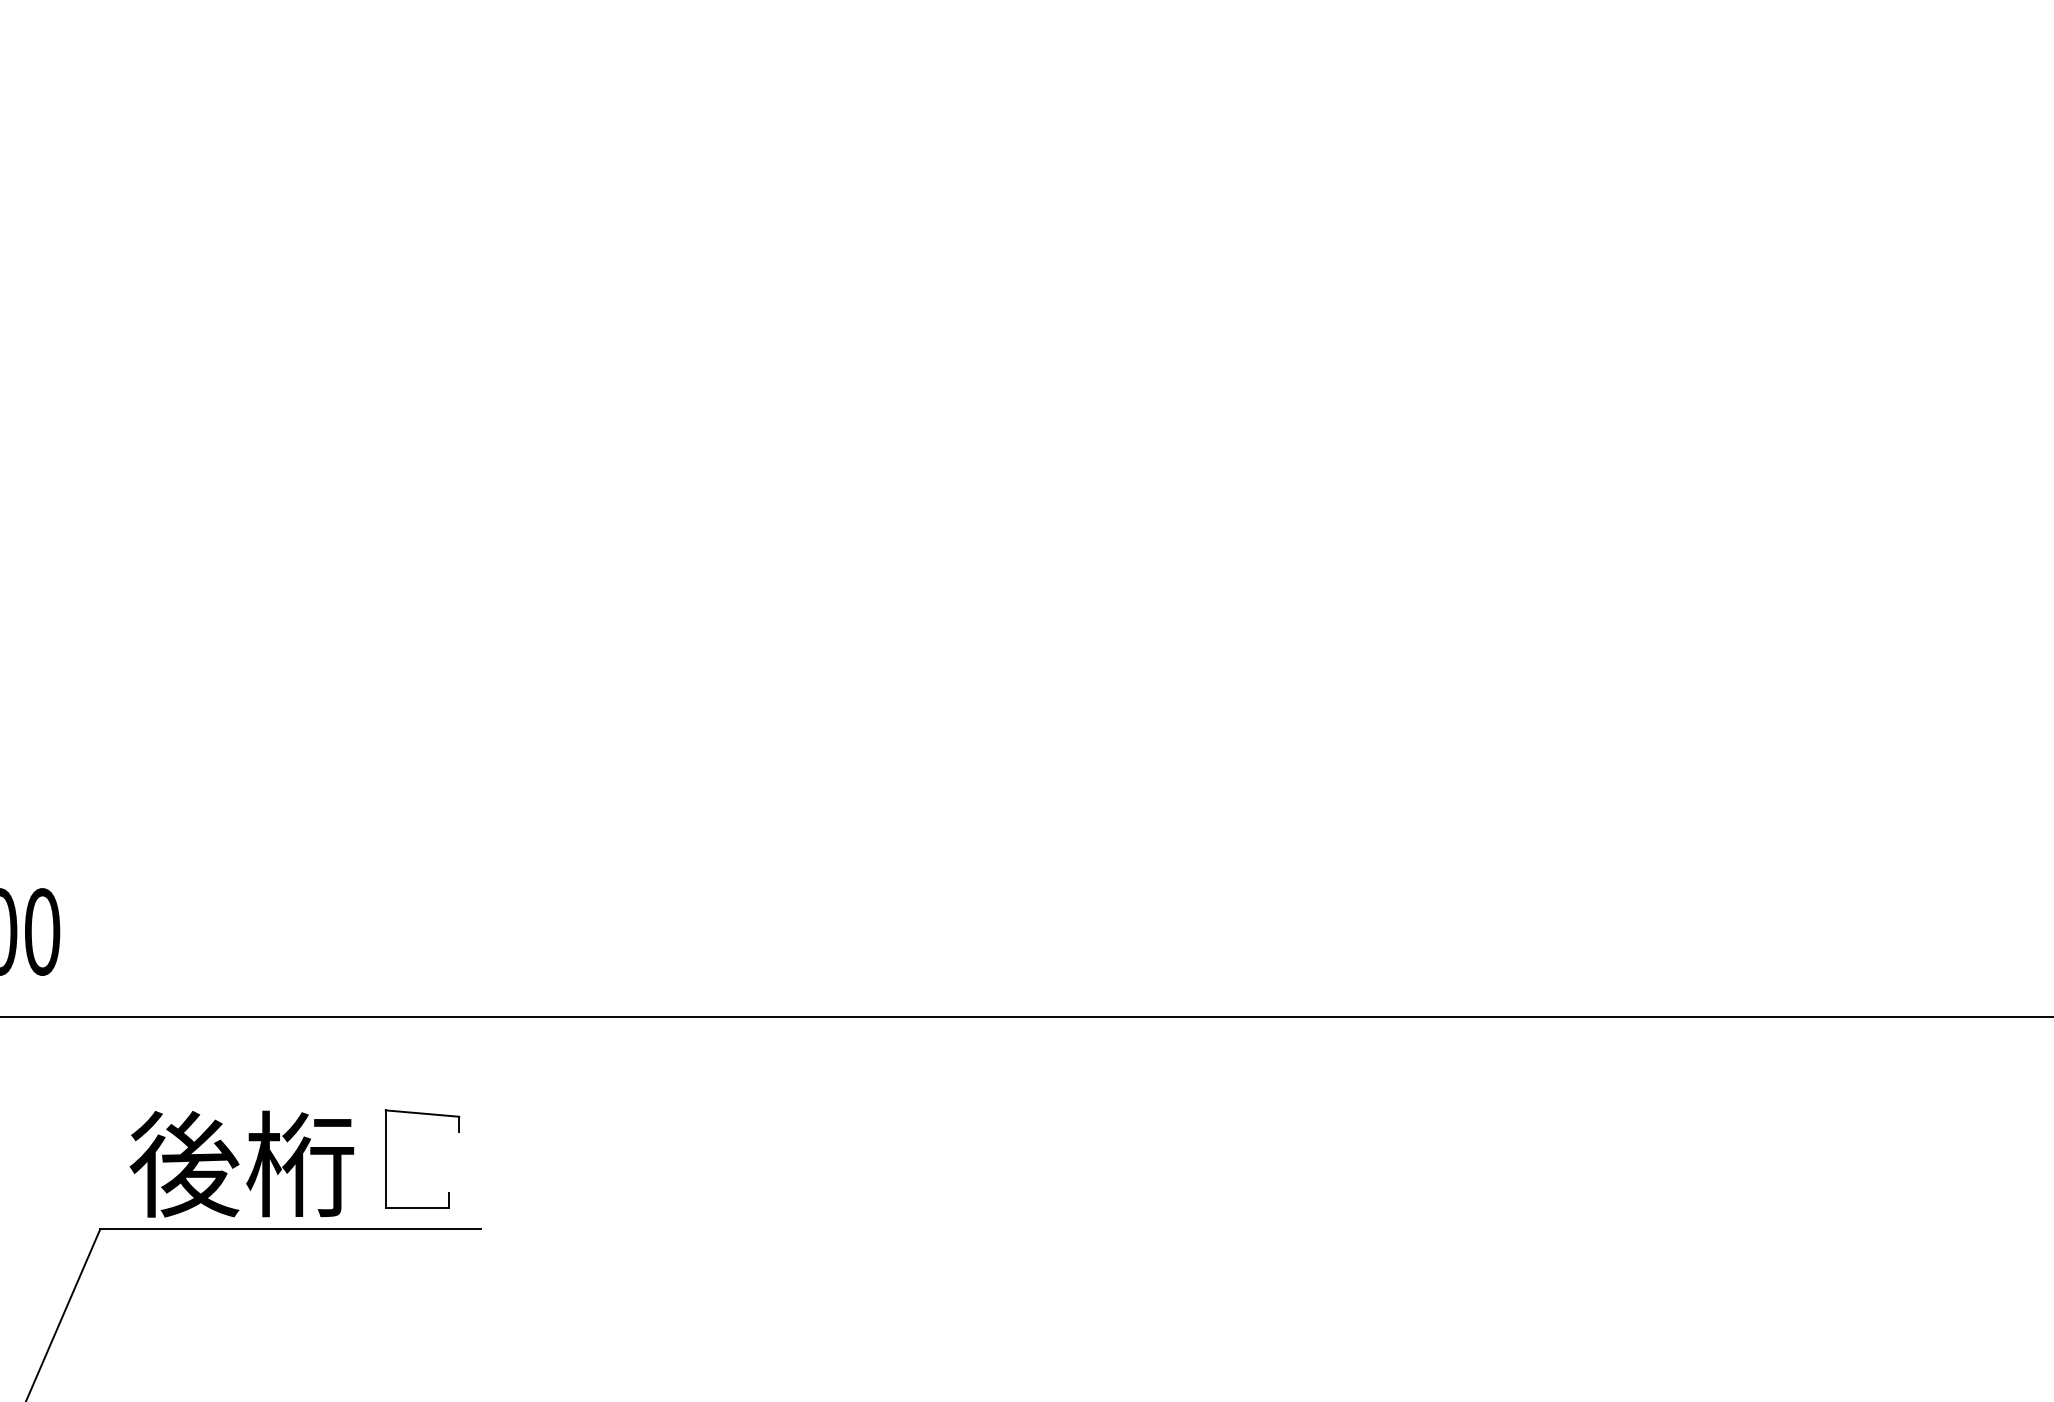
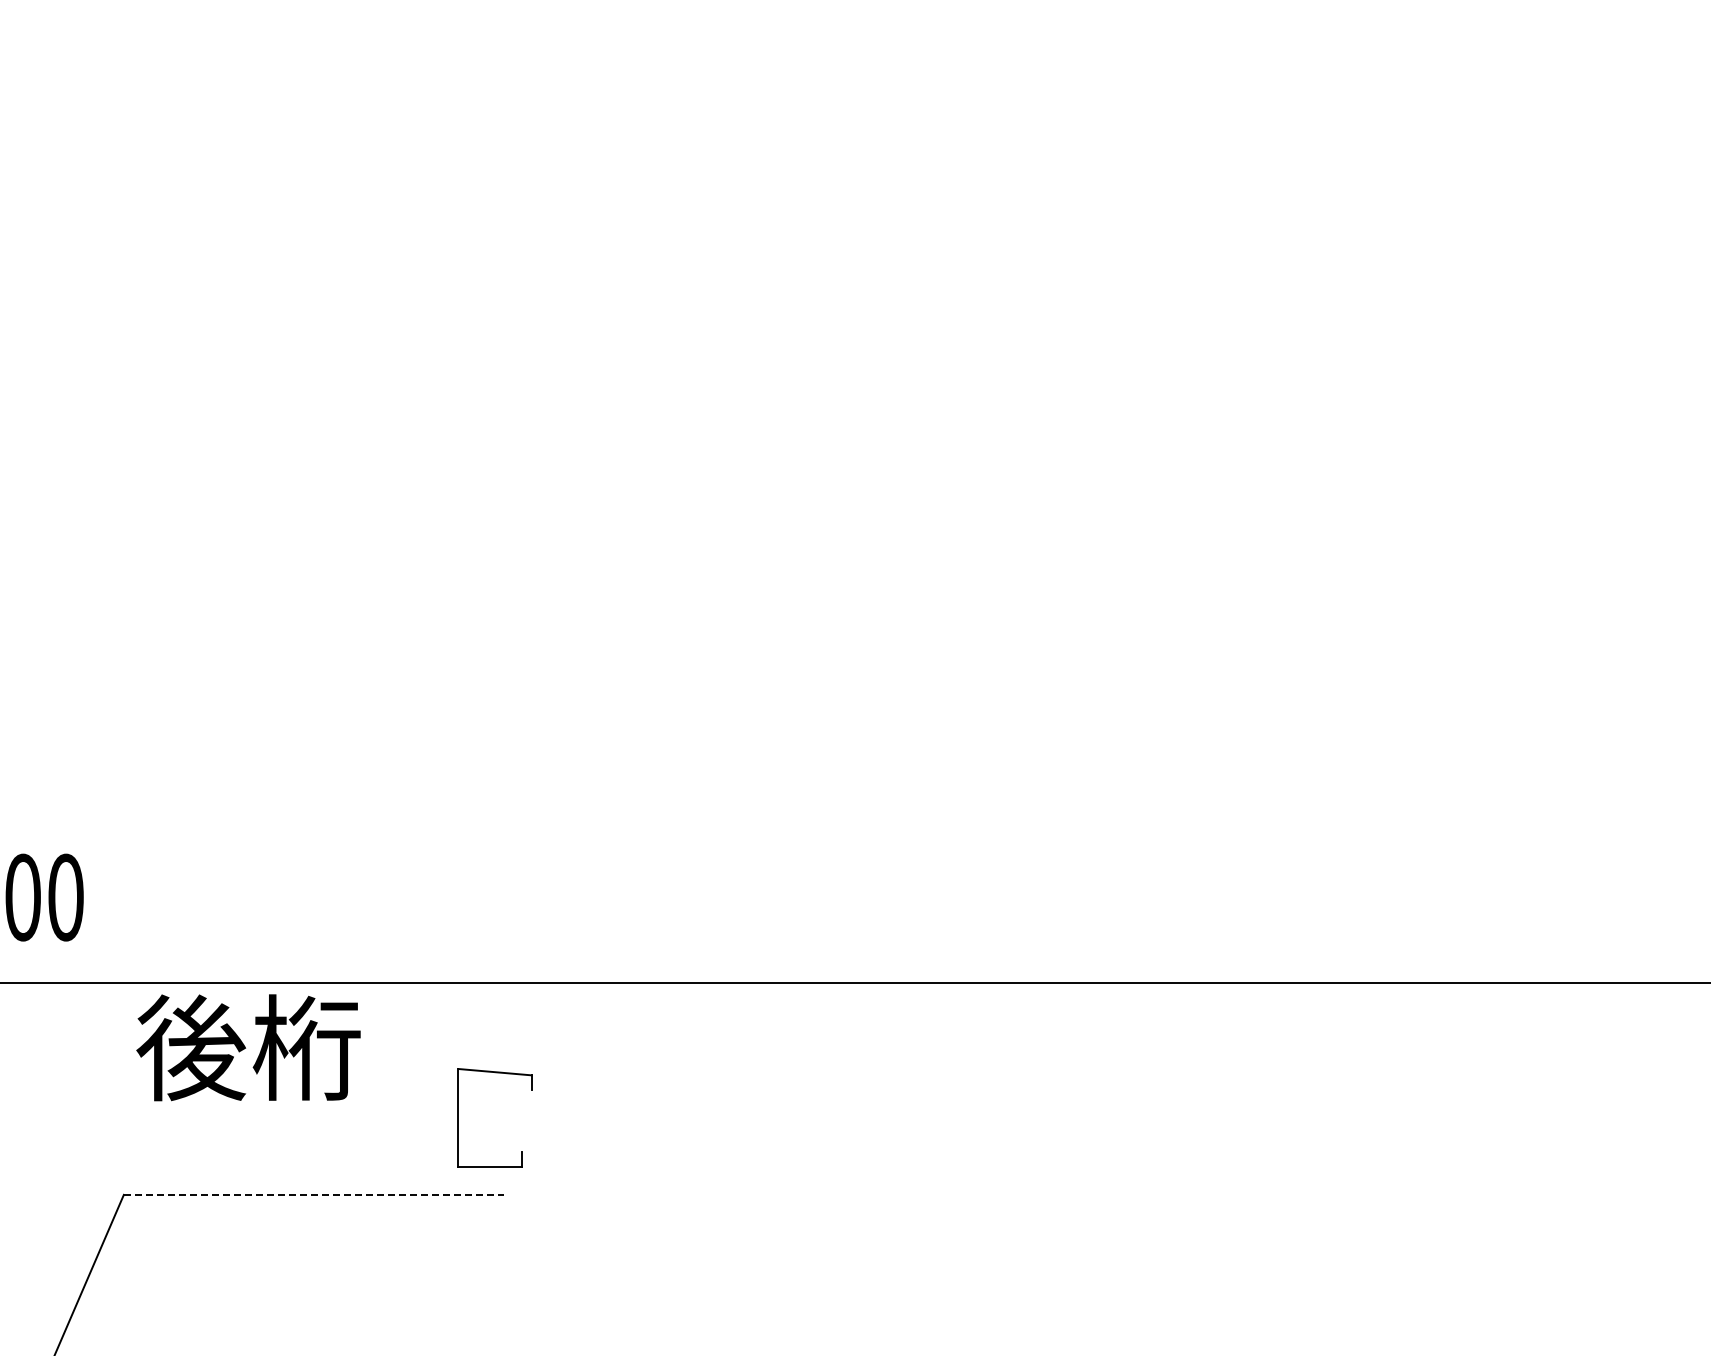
part: (386, 1158) -> (459, 1117), moved
text: (241, 1163) -> (248, 1047), moved
line: (290, 1229) -> (314, 1195), solid -> dashed

